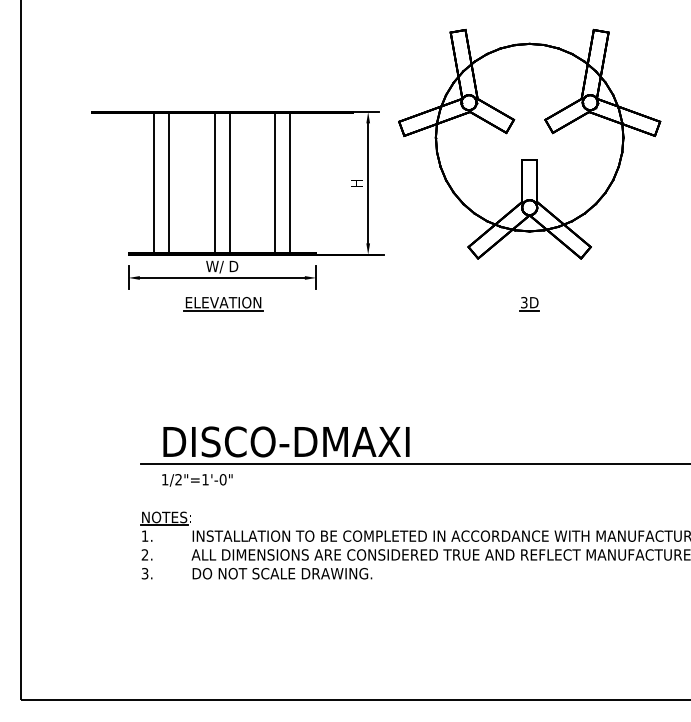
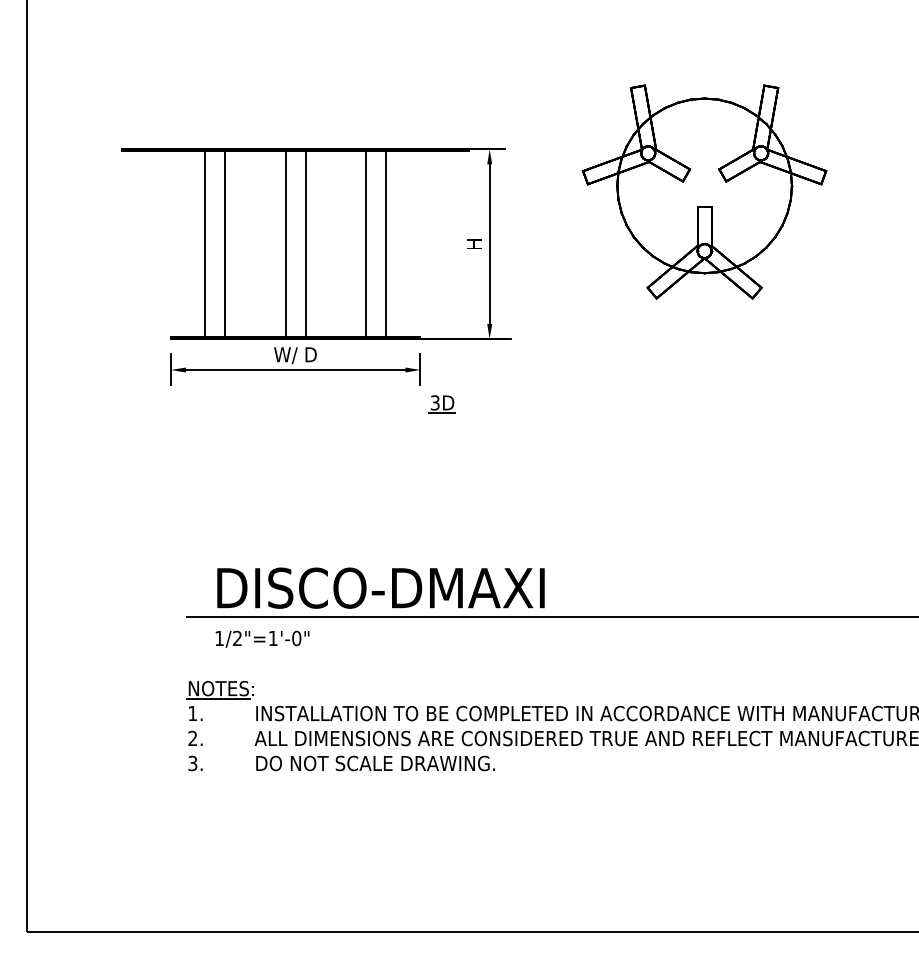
part: (529, 143) -> (704, 191), size x0.7
part: (223, 304) -> (297, 405), removed
part: (529, 304) -> (442, 405), moved

